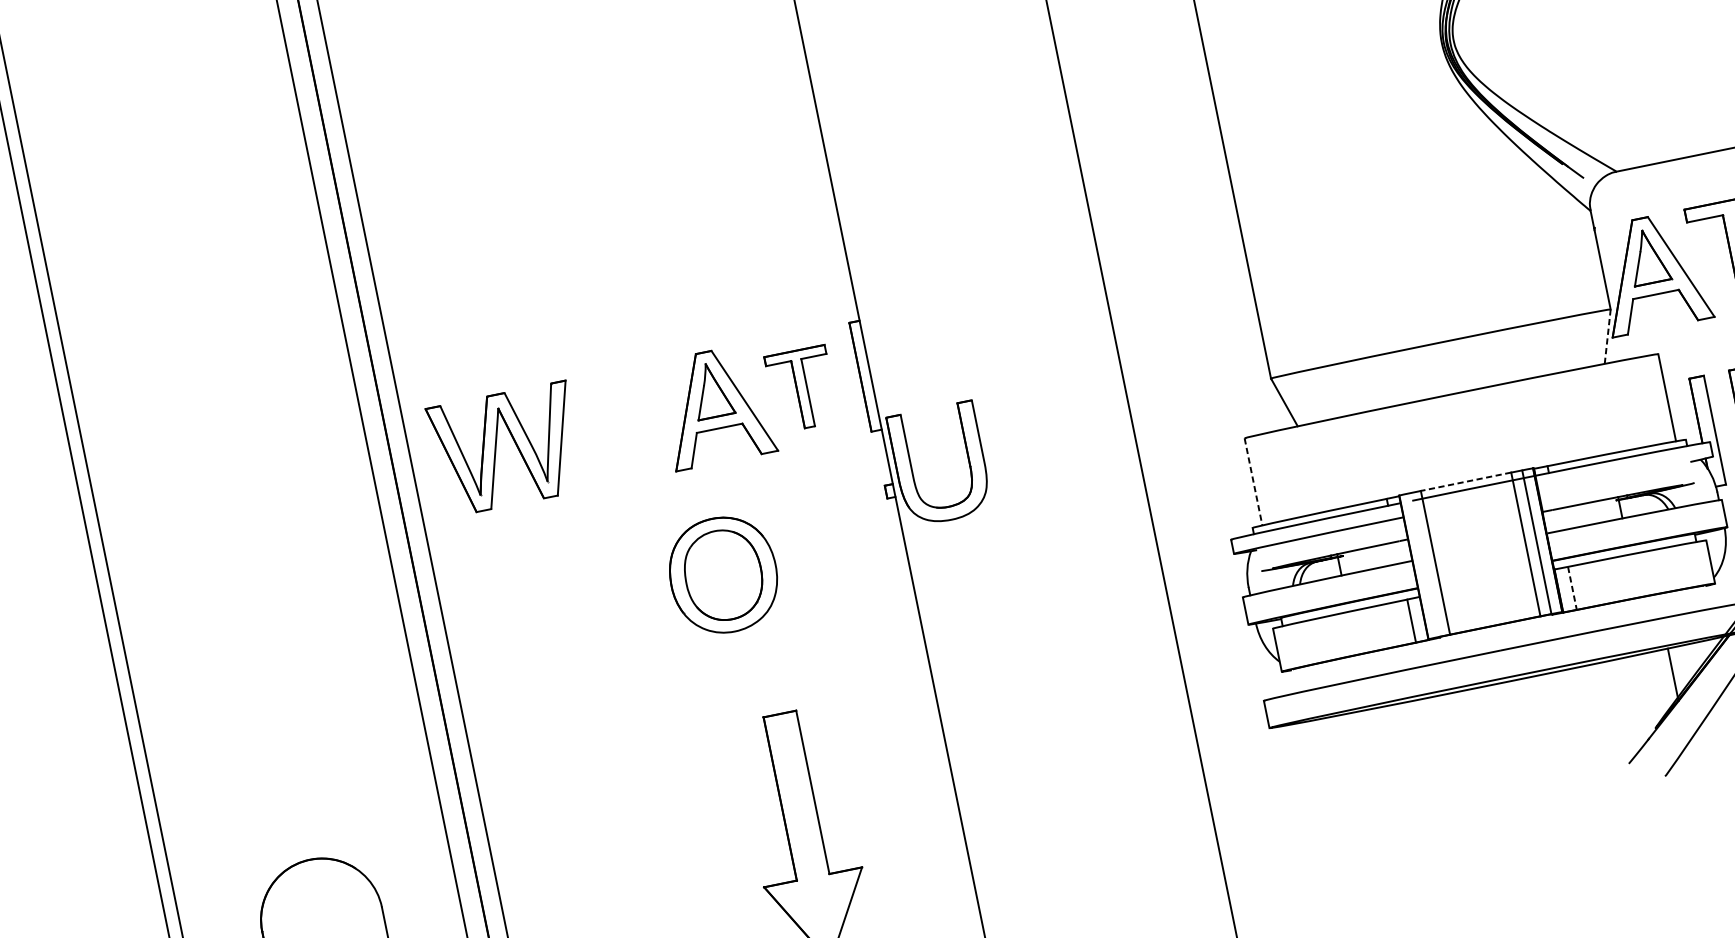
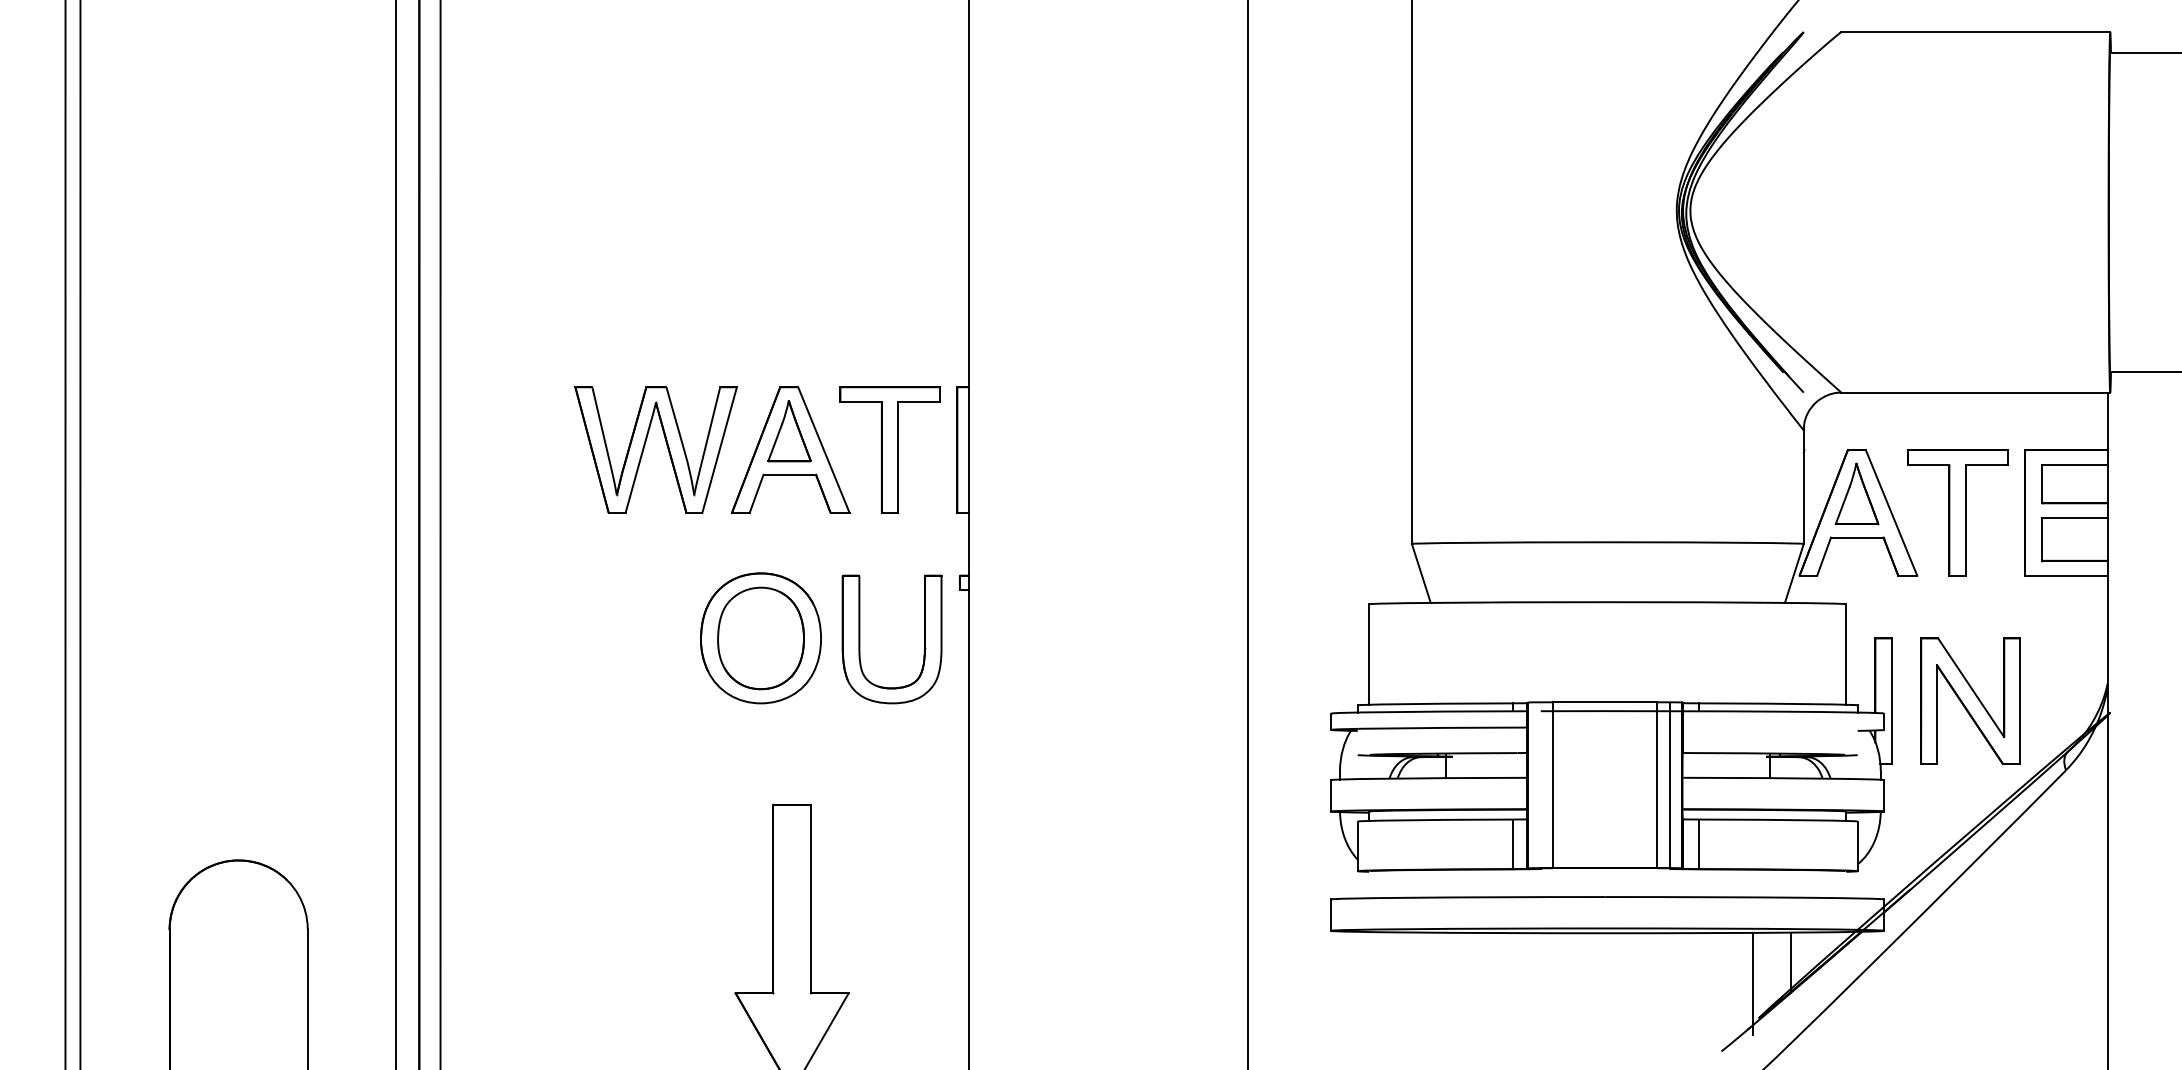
line: (1607, 336) -> (1794, 573), dashed -> solid
part: (801, 388) -> (889, 449), size x1.43
part: (496, 447) -> (645, 445), moved
part: (912, 469) -> (860, 639), moved
line: (1253, 482) -> (1369, 655), dashed -> solid
line: (1465, 482) -> (1604, 702), dashed -> solid
line: (1572, 588) -> (1698, 844), dashed -> solid
line: (1644, 699) -> (1753, 983), added

